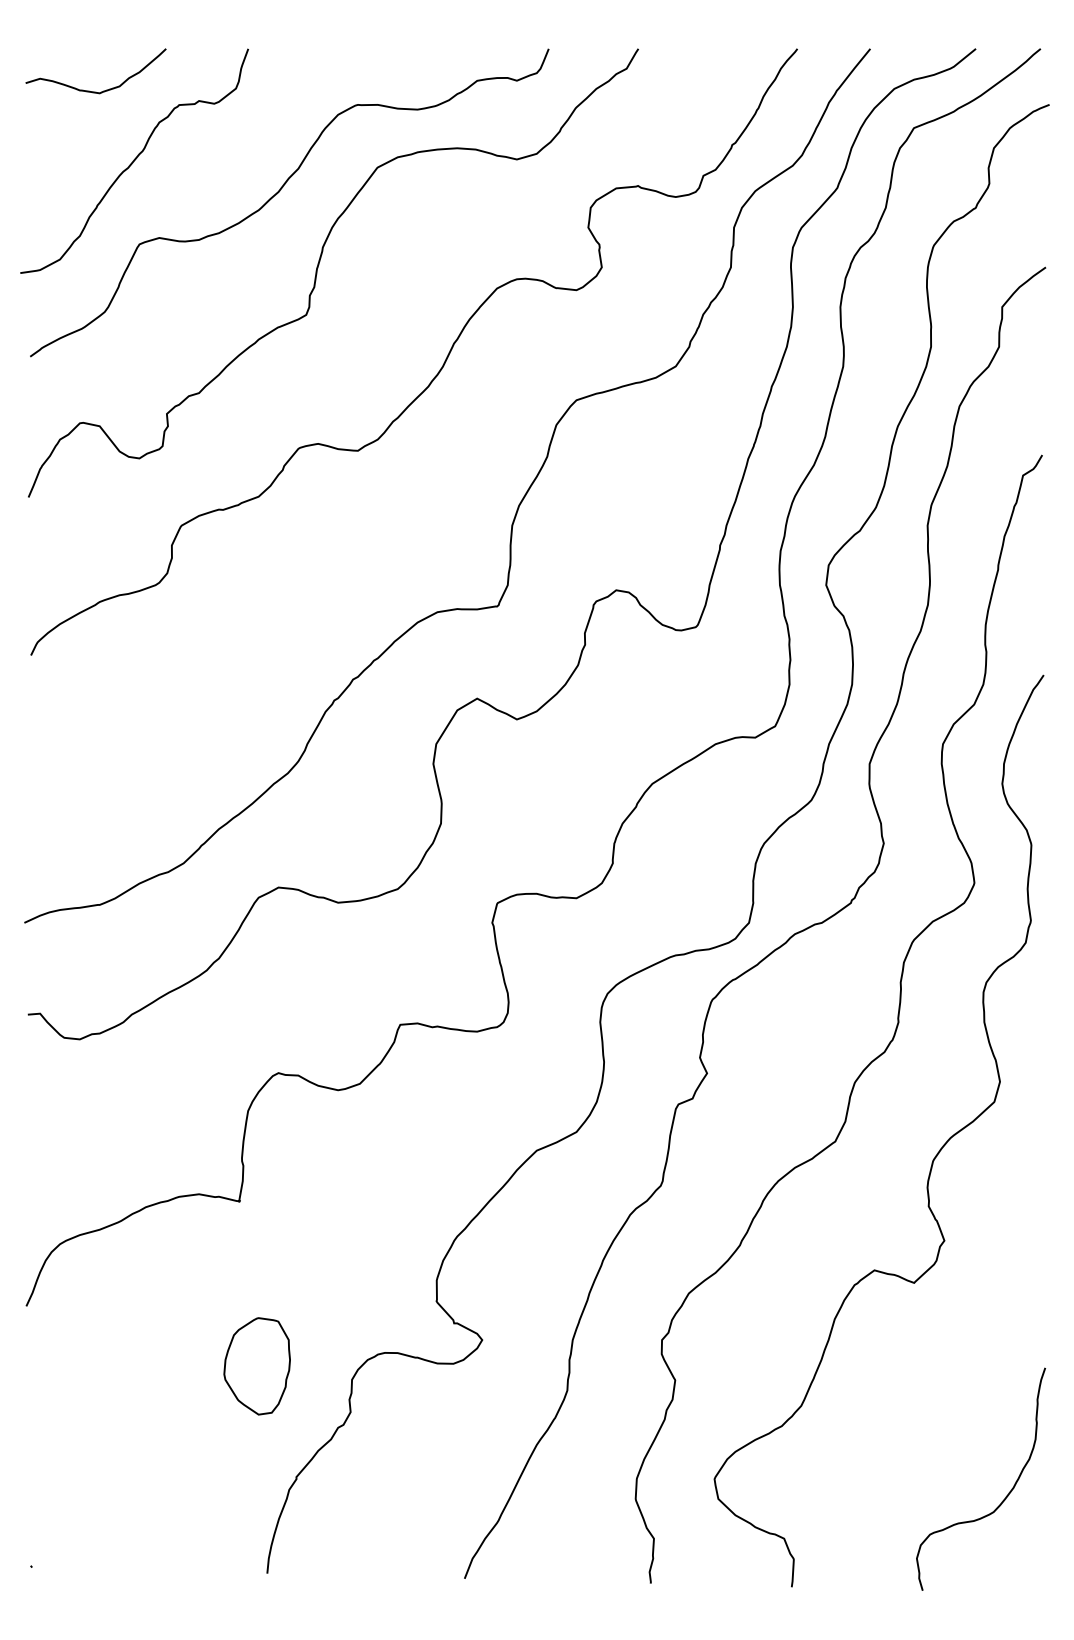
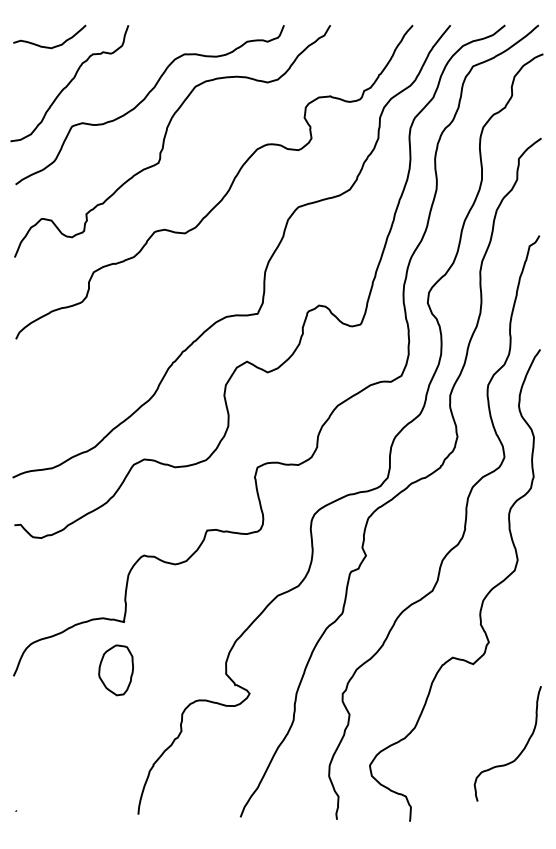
part: (255, 1366) -> (115, 670), moved
curve: (1001, 1499) -> (518, 754), moved

